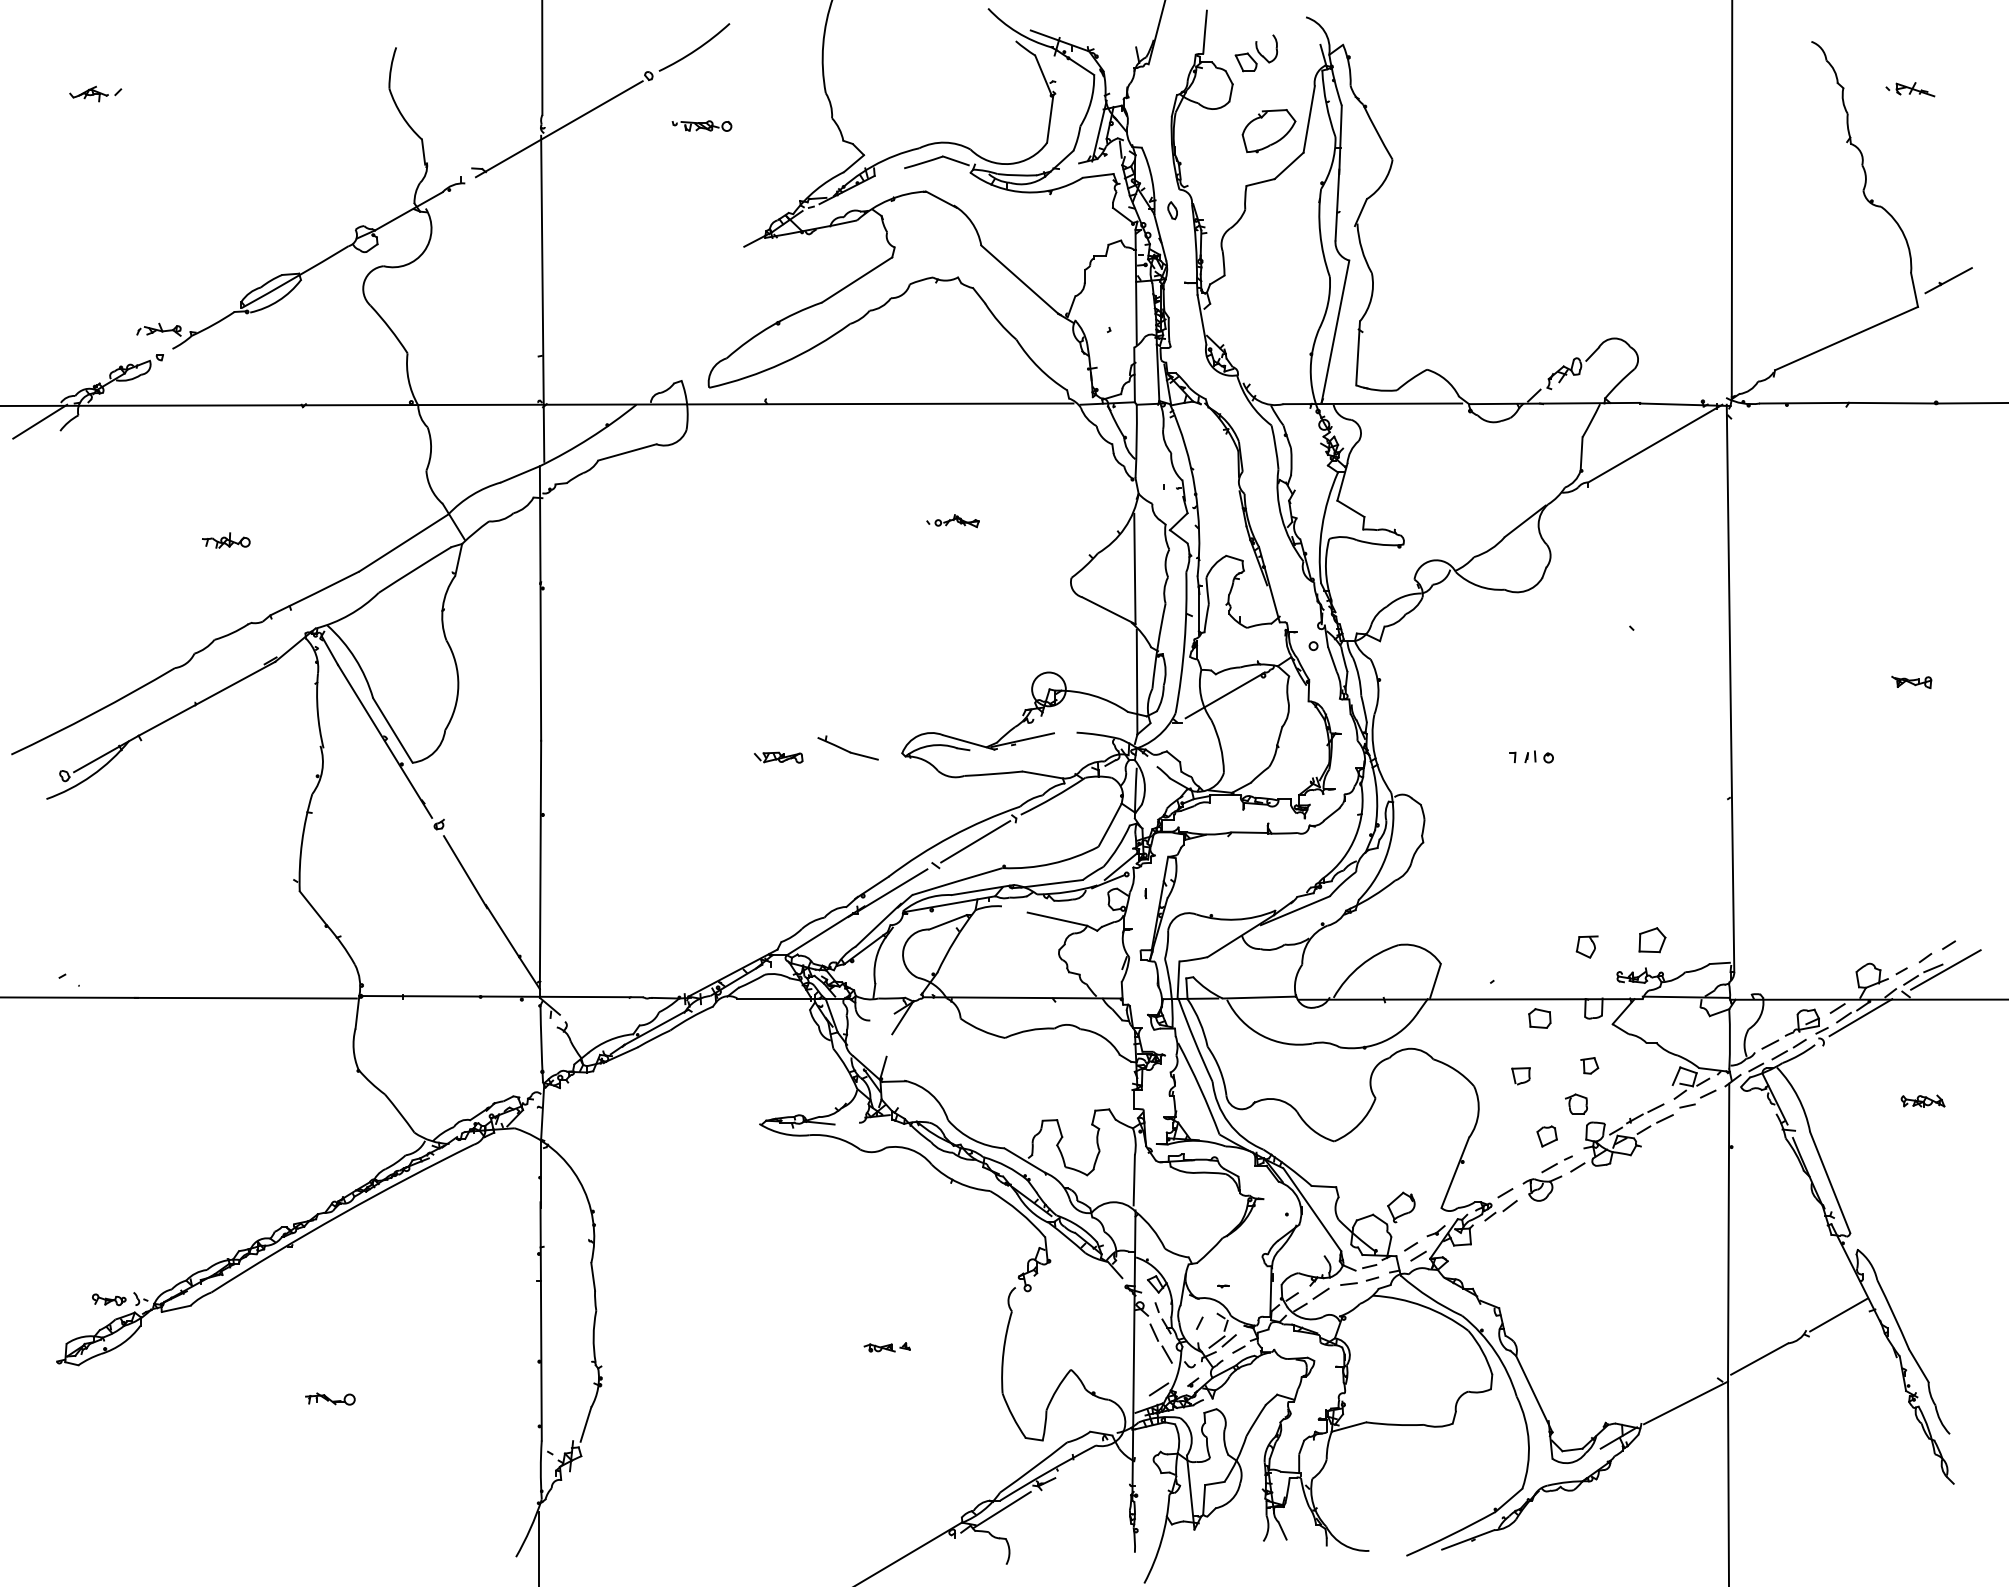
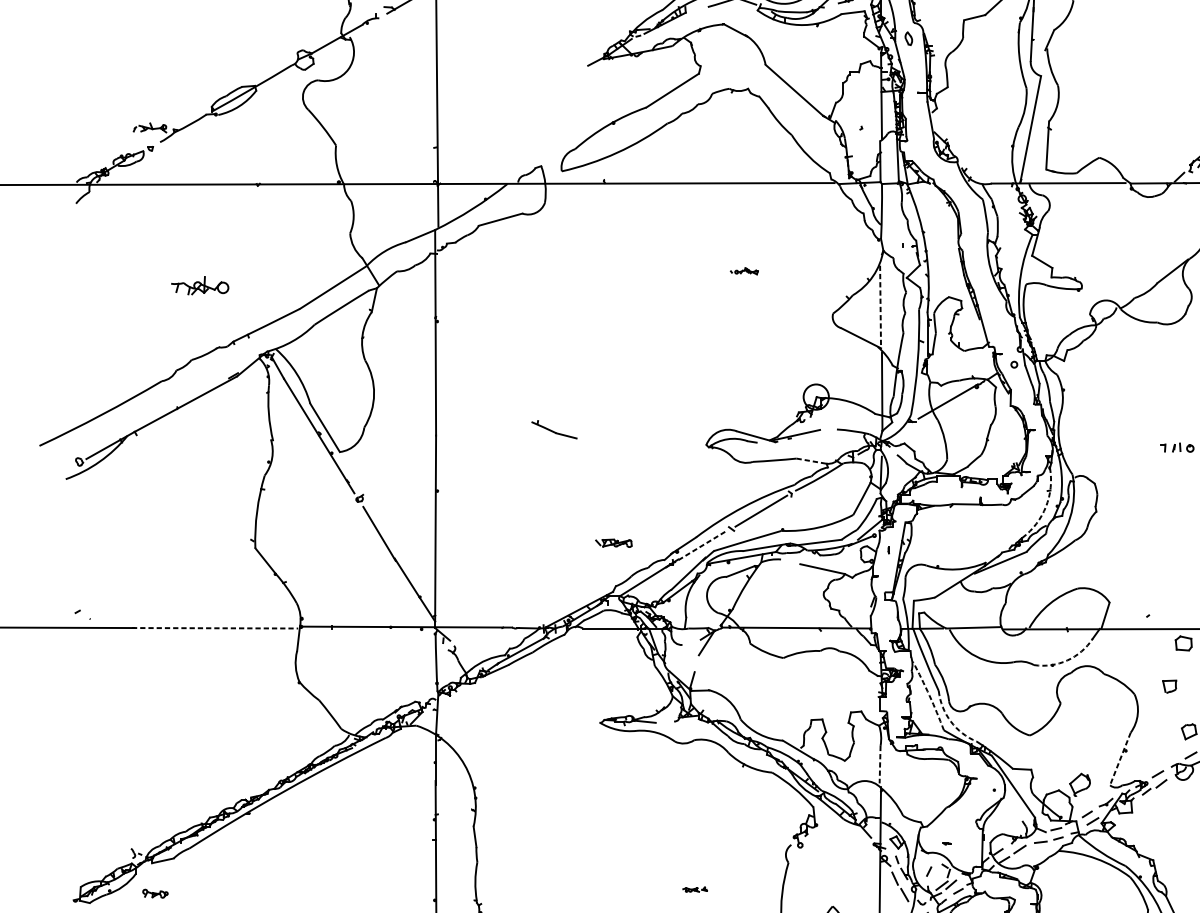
line: (40, 421) -> (61, 196), removed
part: (952, 521) -> (744, 271), size x0.7
part: (226, 540) -> (200, 285), size x1.6
line: (1134, 569) -> (880, 307), solid -> dashed
part: (847, 747) -> (553, 429), moved
part: (778, 757) -> (613, 543), moved
line: (1043, 775) -> (812, 461), solid -> dashed
arc: (1355, 835) -> (1045, 506), solid -> dashed
line: (893, 890) -> (699, 547), solid -> dashed
line: (245, 998) -> (214, 628), solid -> dashed
arc: (1384, 1041) -> (1067, 660), solid -> dashed
arc: (1200, 1088) -> (929, 695), solid -> dashed
arc: (1228, 1122) -> (950, 721), solid -> dashed
line: (1455, 1172) -> (1120, 758), solid -> dashed
line: (1134, 1180) -> (880, 764), solid -> dashed
part: (109, 1299) -> (155, 893), moved
part: (886, 1347) -> (694, 889), size x0.7

